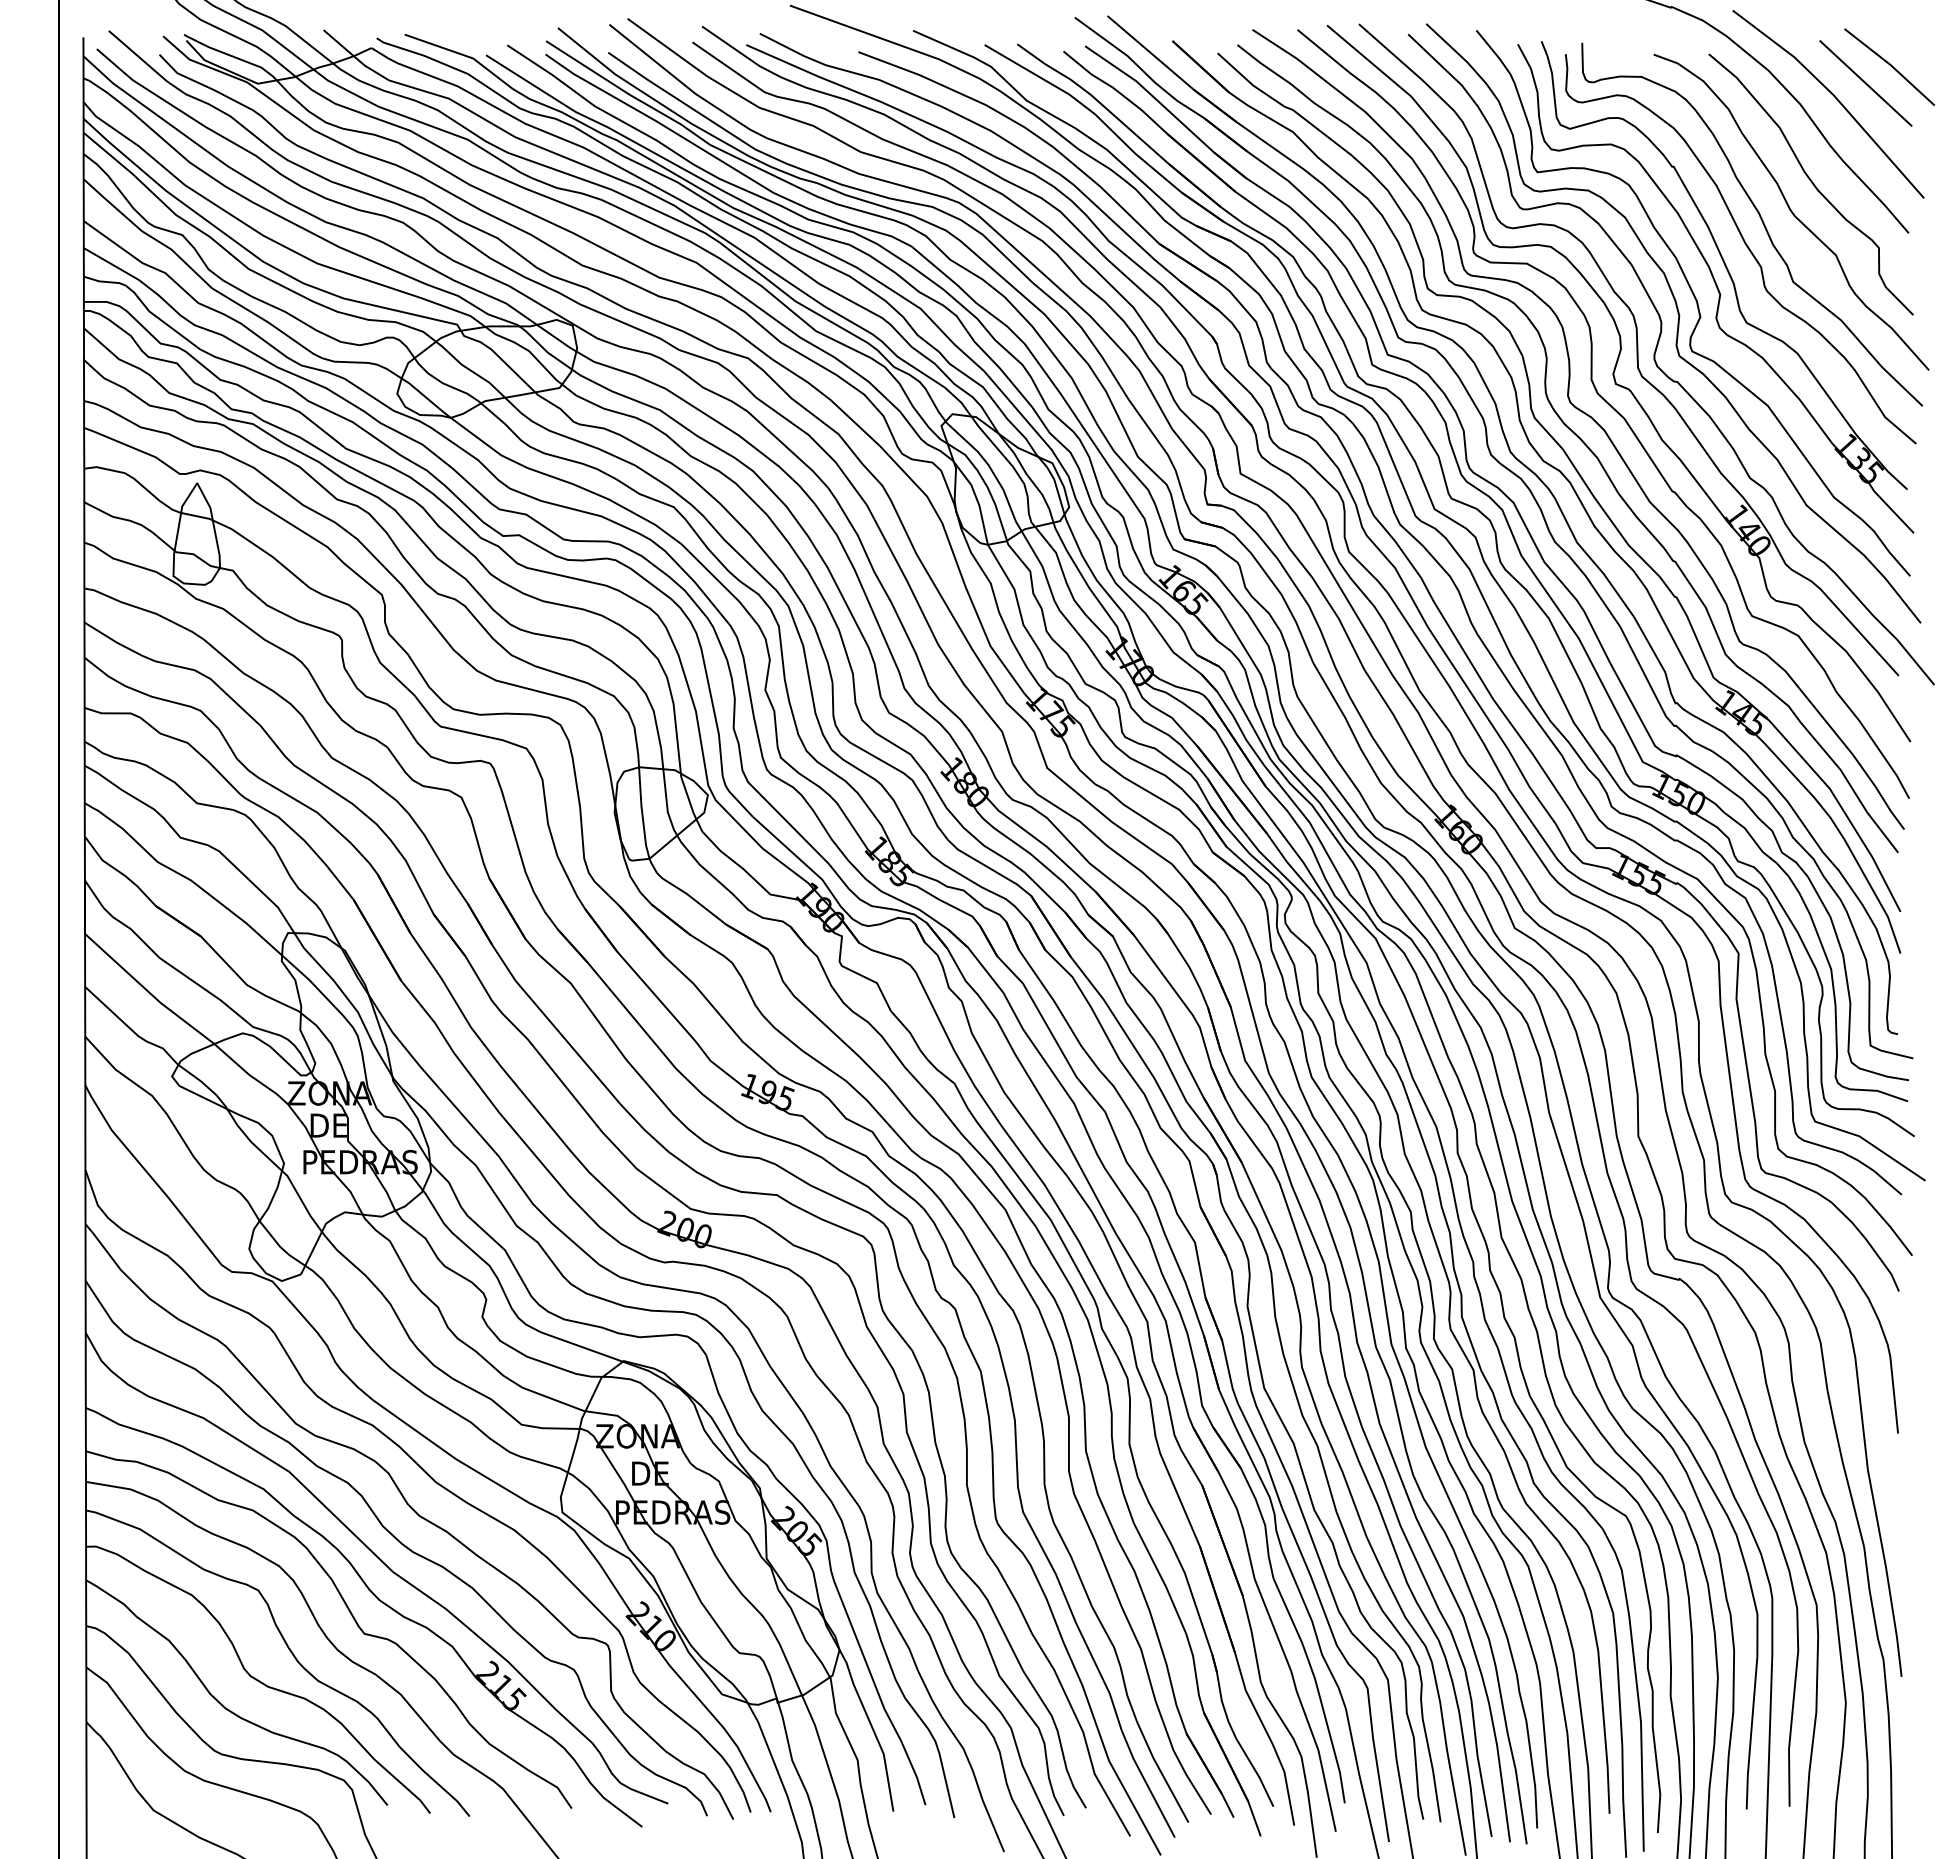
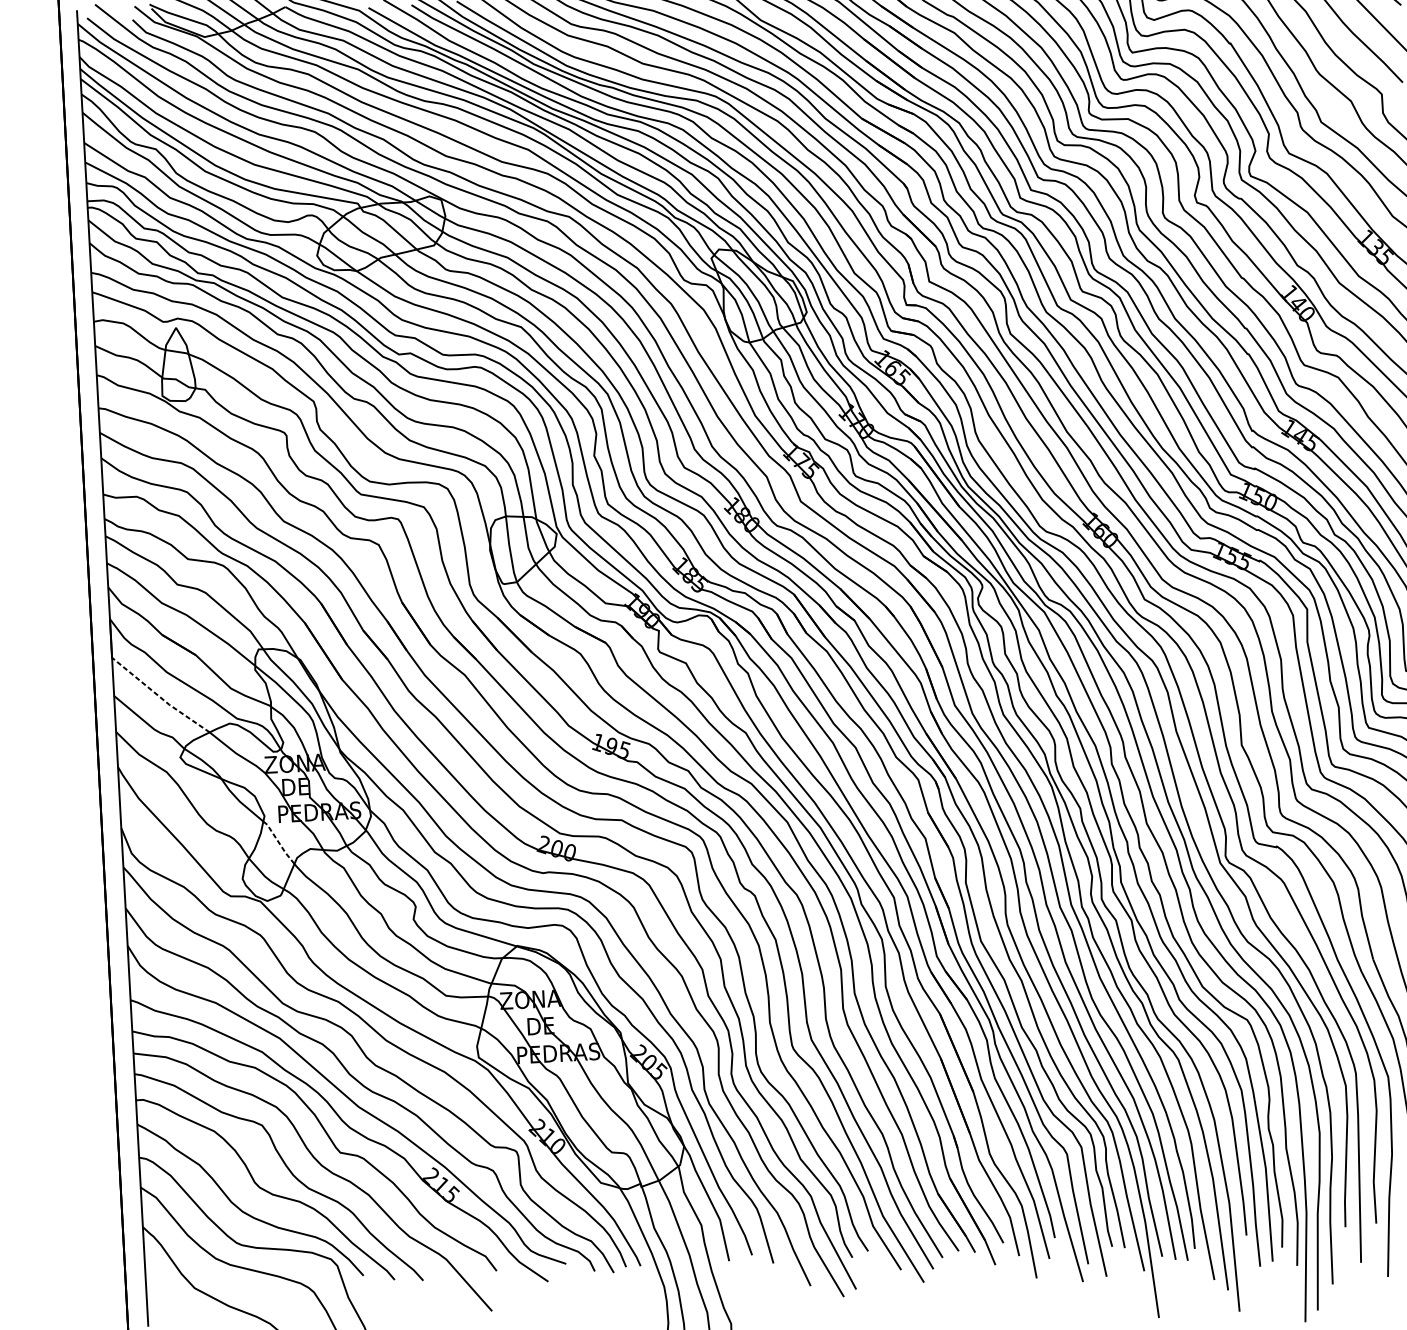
line: (148, 992) -> (160, 697), solid -> dashed
line: (302, 1201) -> (279, 842), solid -> dashed

